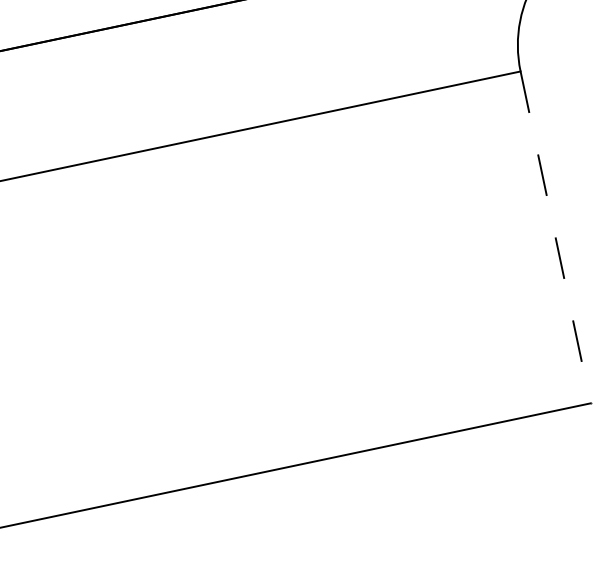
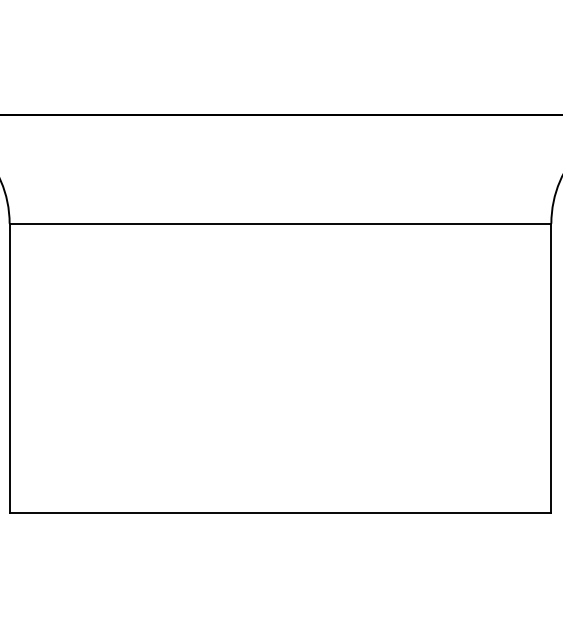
line: (555, 237) -> (551, 368), dashed -> solid

